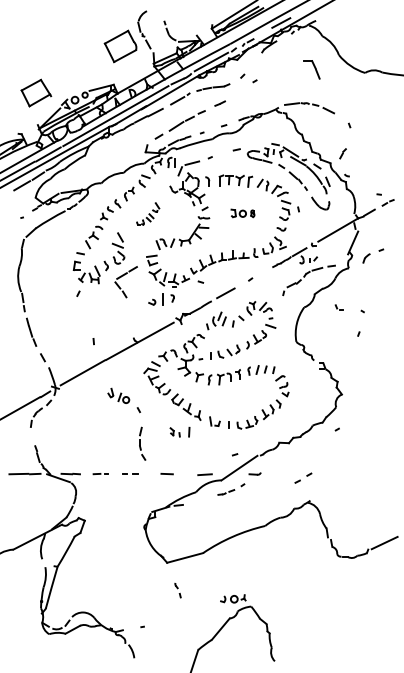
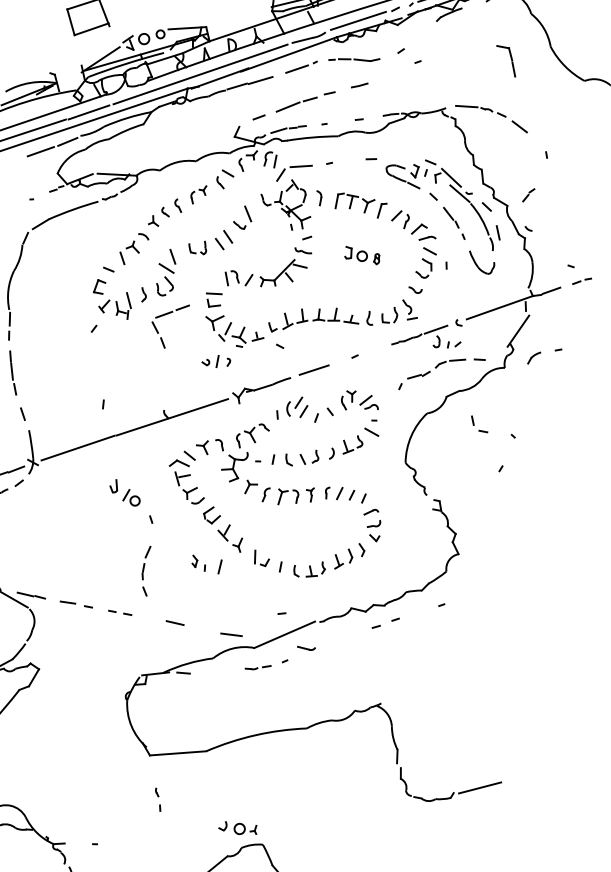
part: (147, 213) -> (219, 228), size x1.67
part: (161, 299) -> (216, 361), size x0.71
part: (338, 307) -> (478, 423), size x1.67
part: (100, 473) -> (75, 603), size x1.43
part: (303, 477) -> (386, 622), moved

